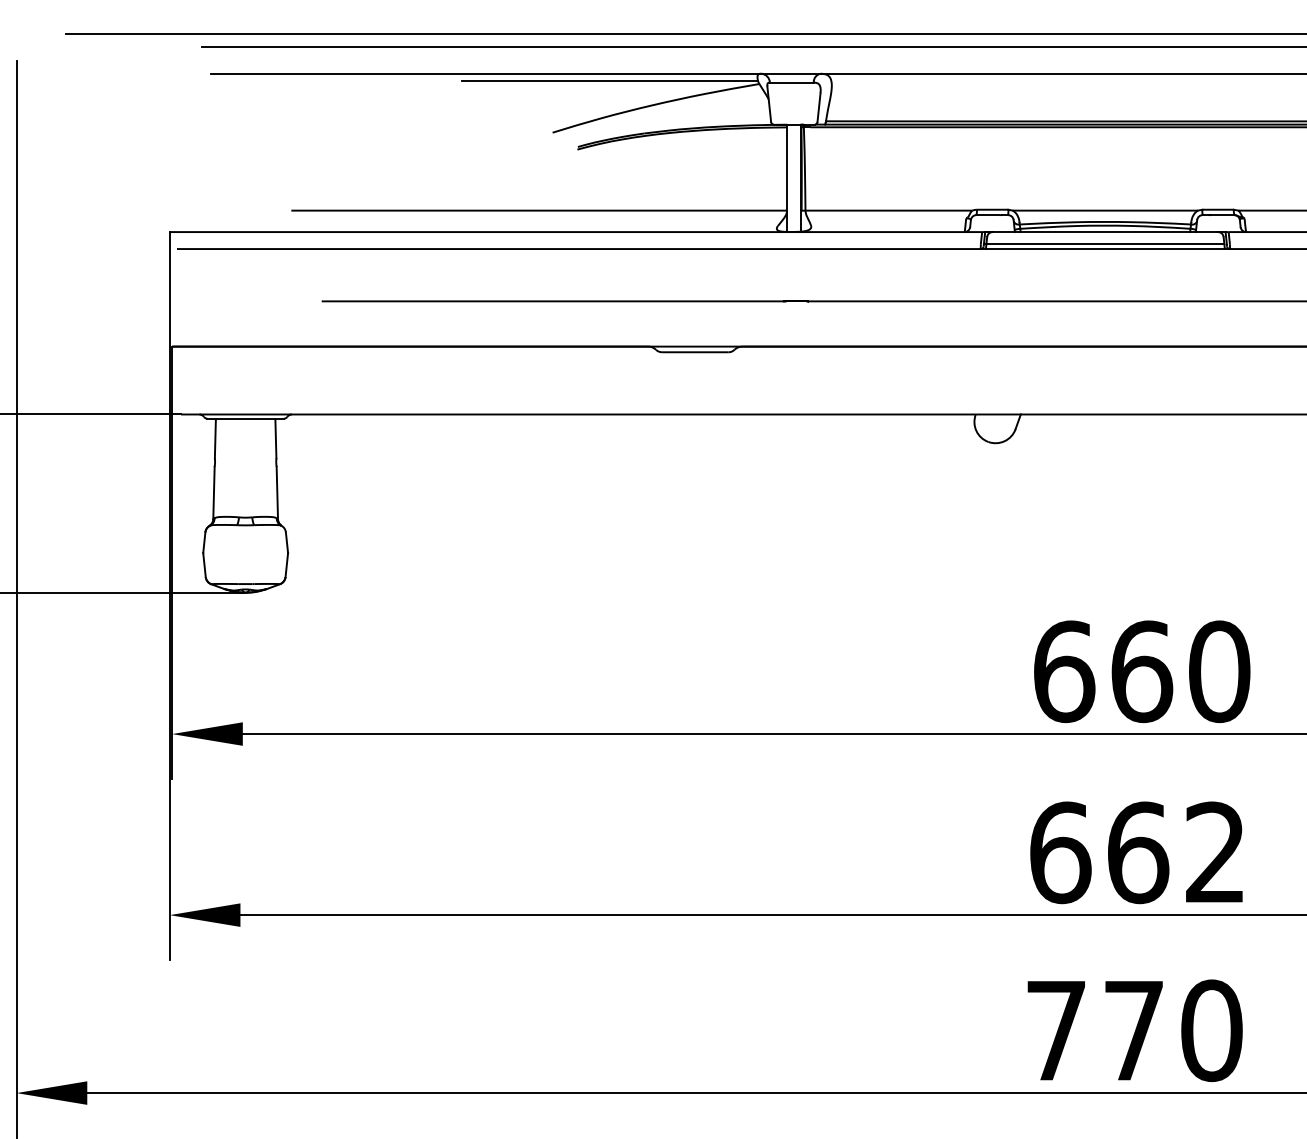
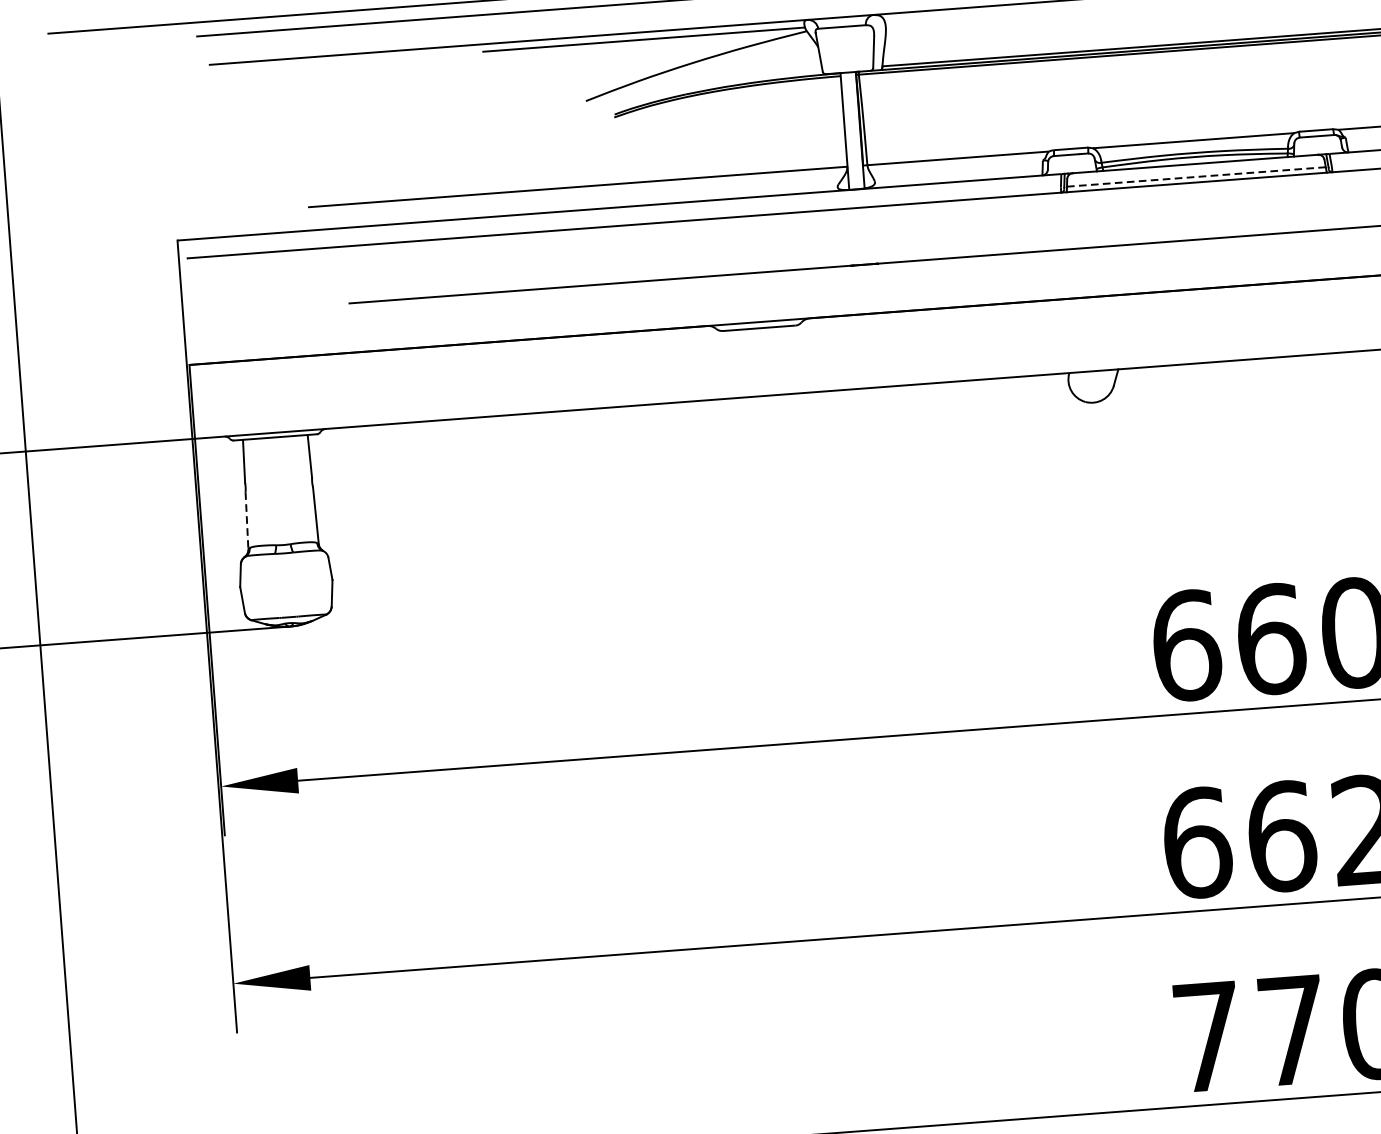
line: (1105, 243) -> (1196, 176), solid -> dashed
line: (213, 493) -> (246, 521), solid -> dashed

